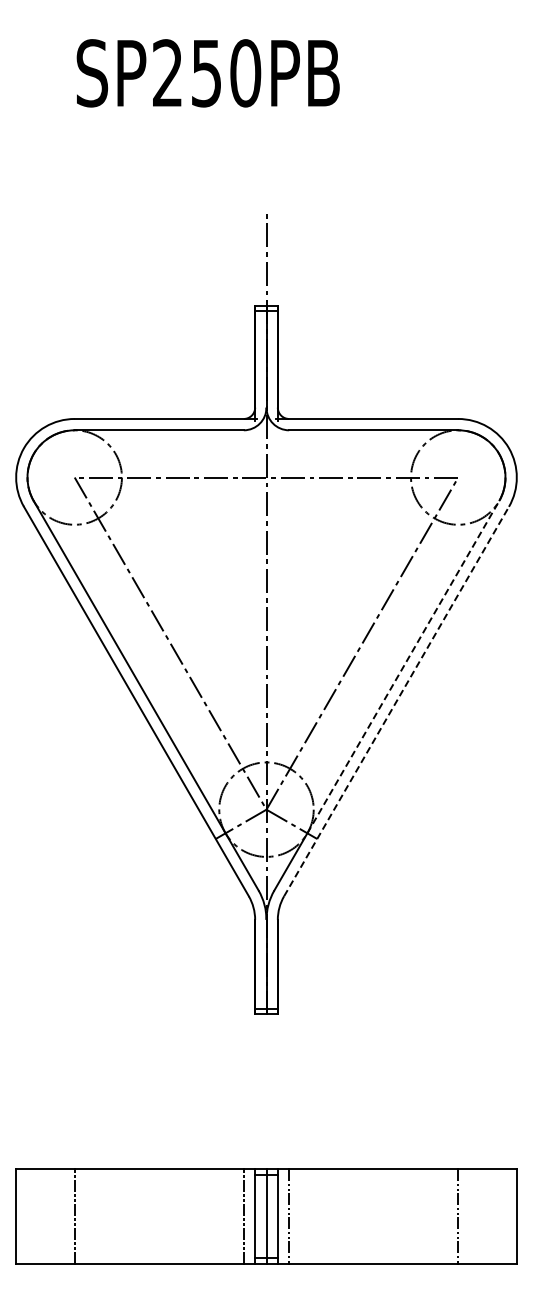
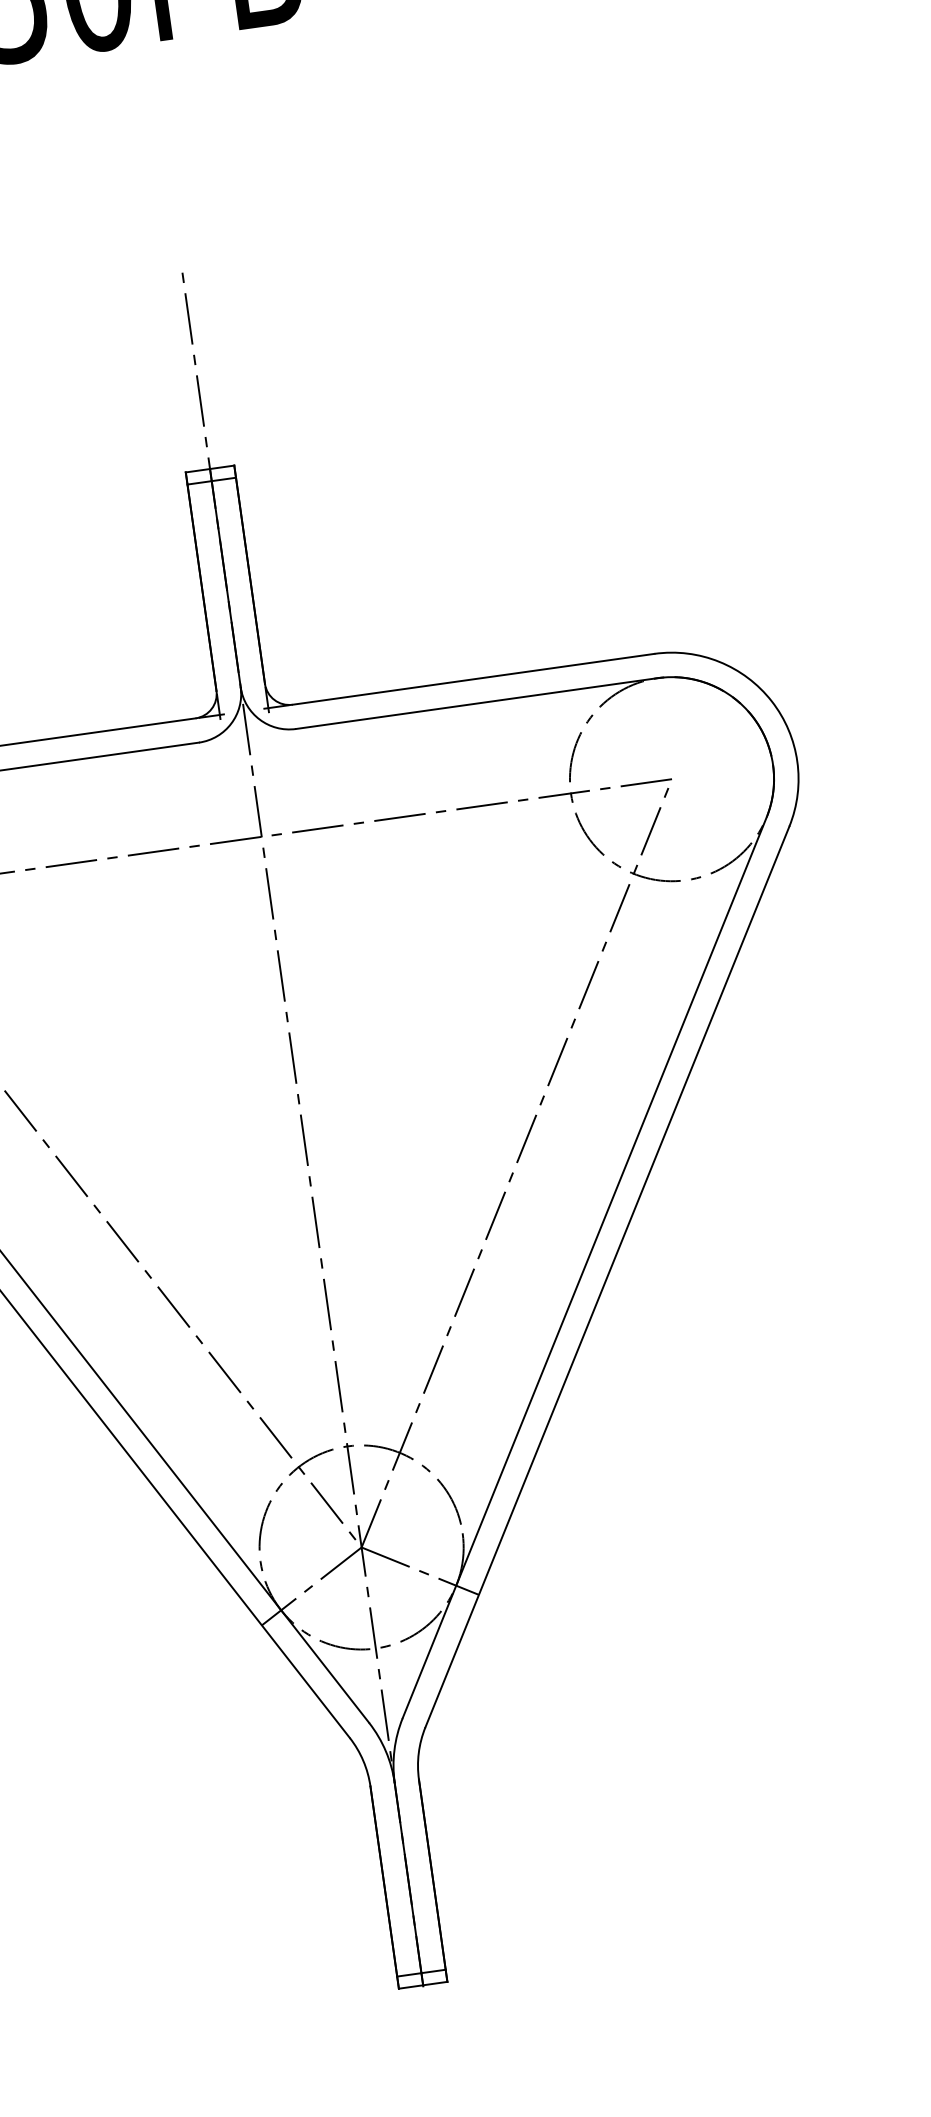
line: (403, 667) -> (611, 1202), dashed -> solid
line: (396, 701) -> (607, 1276), dashed -> solid

